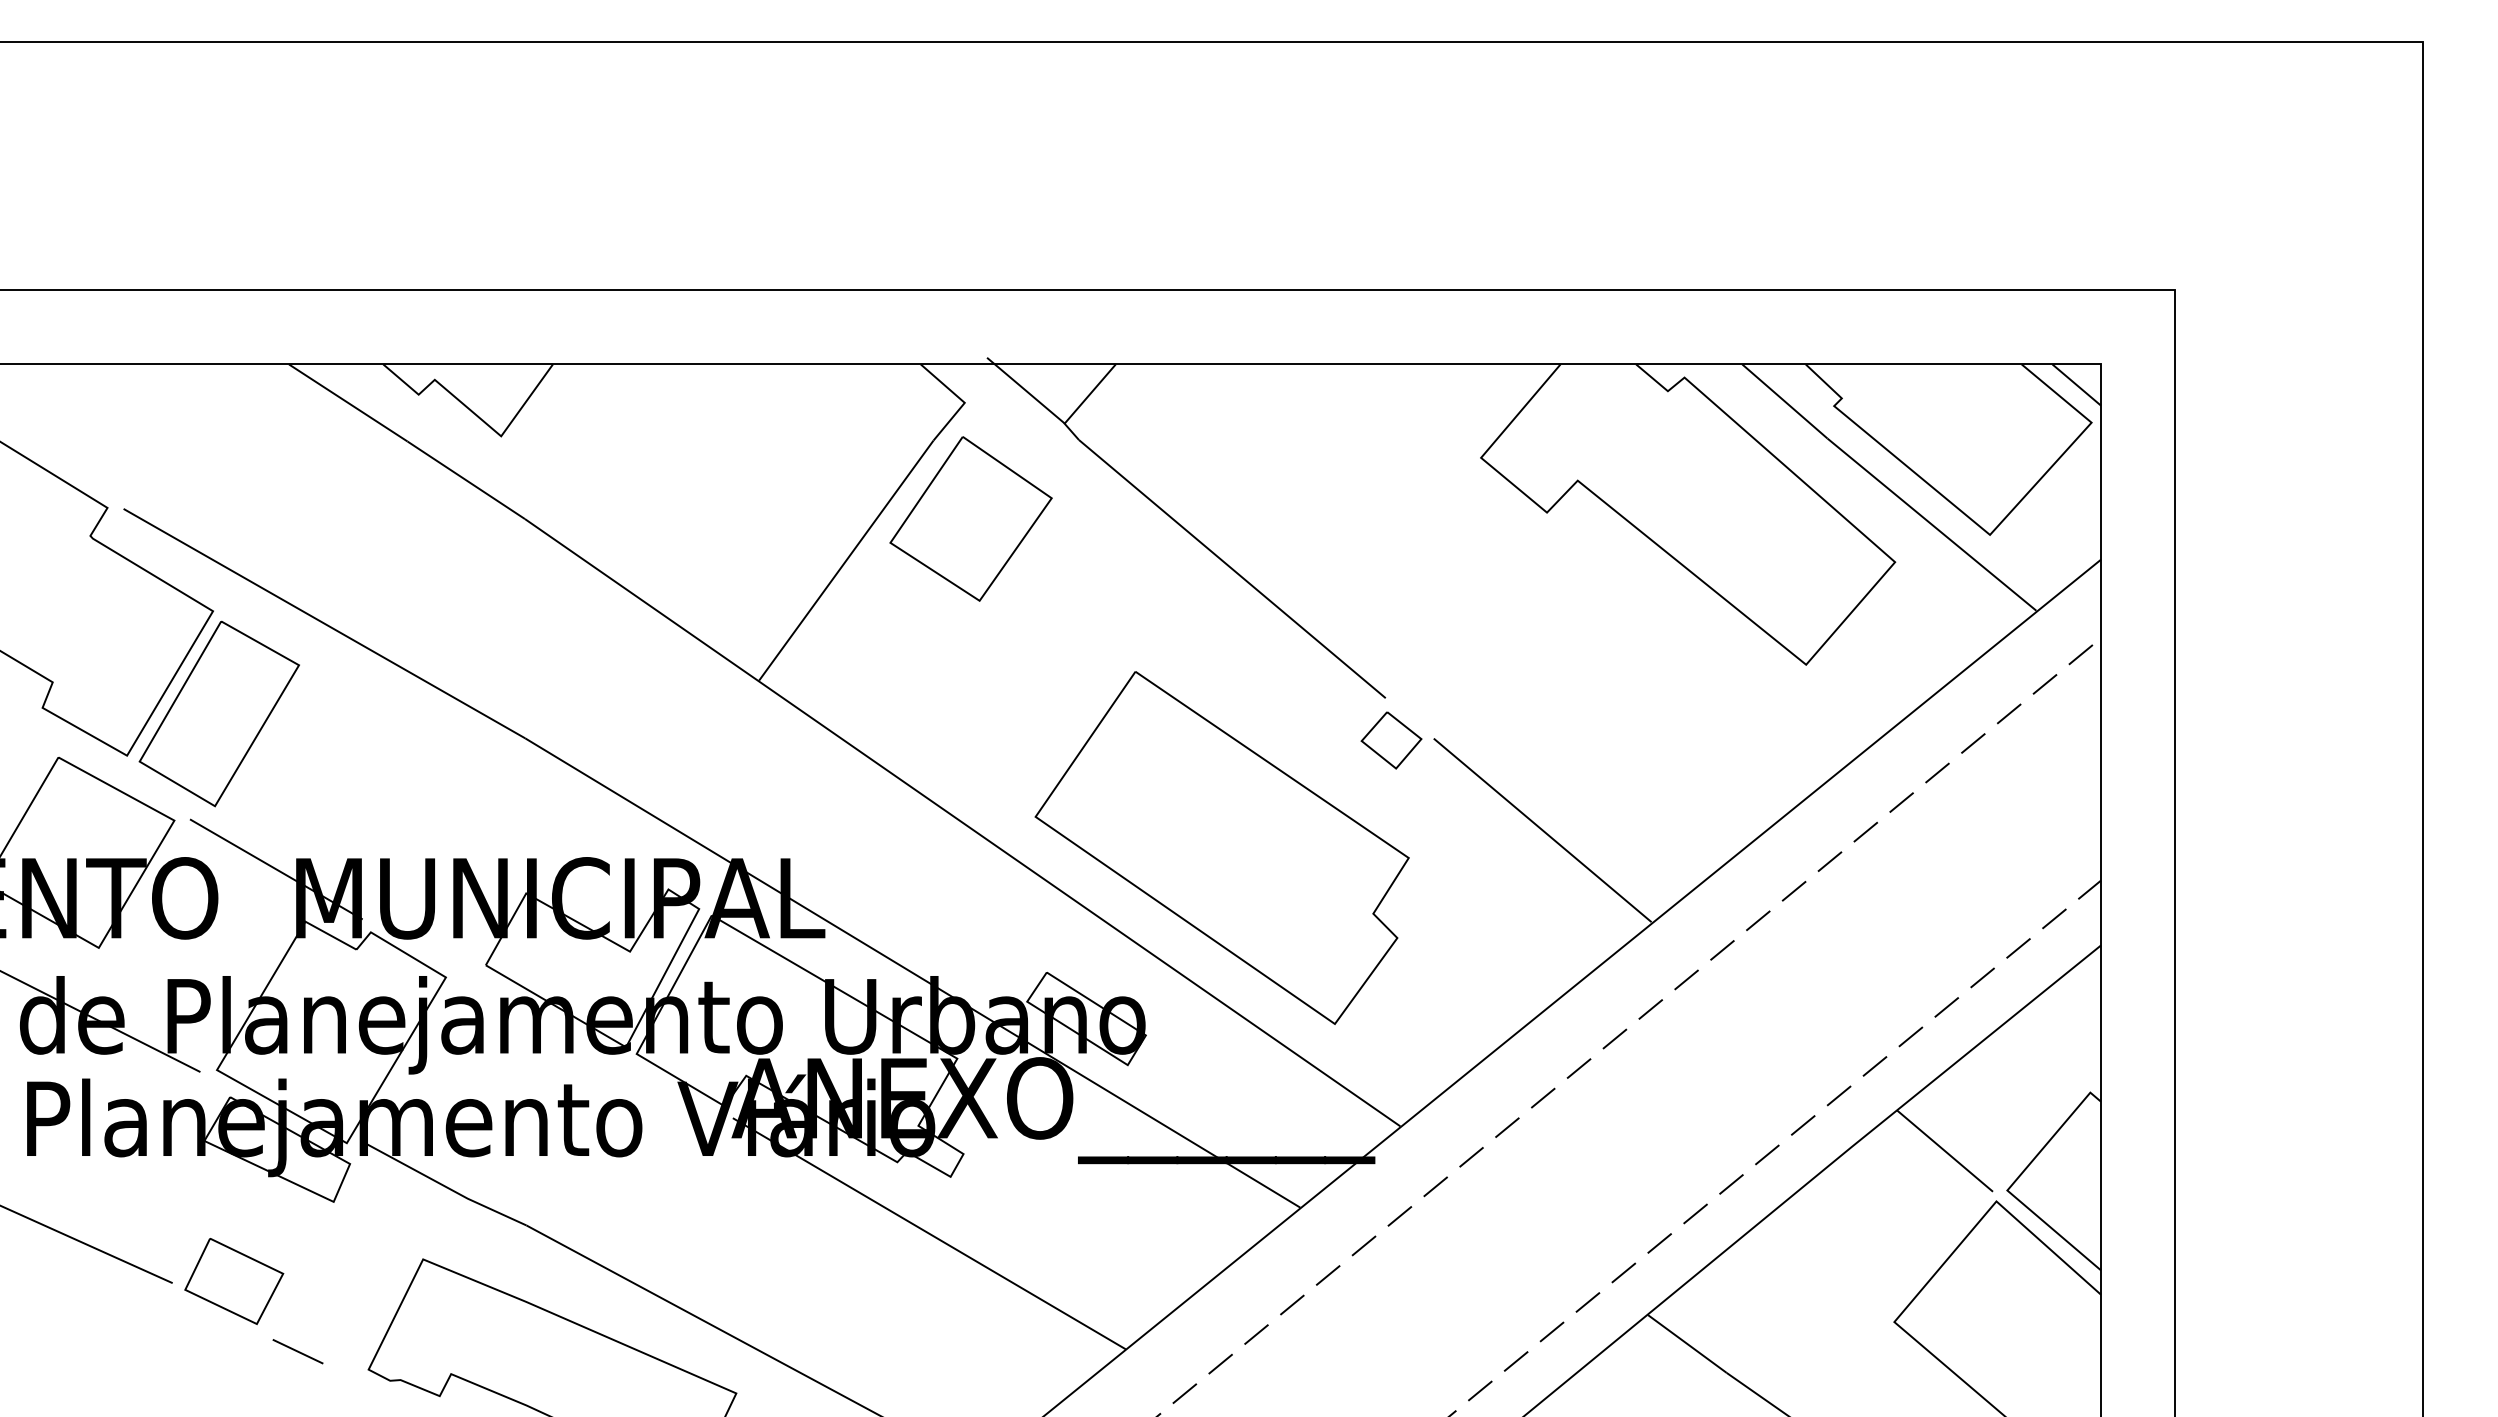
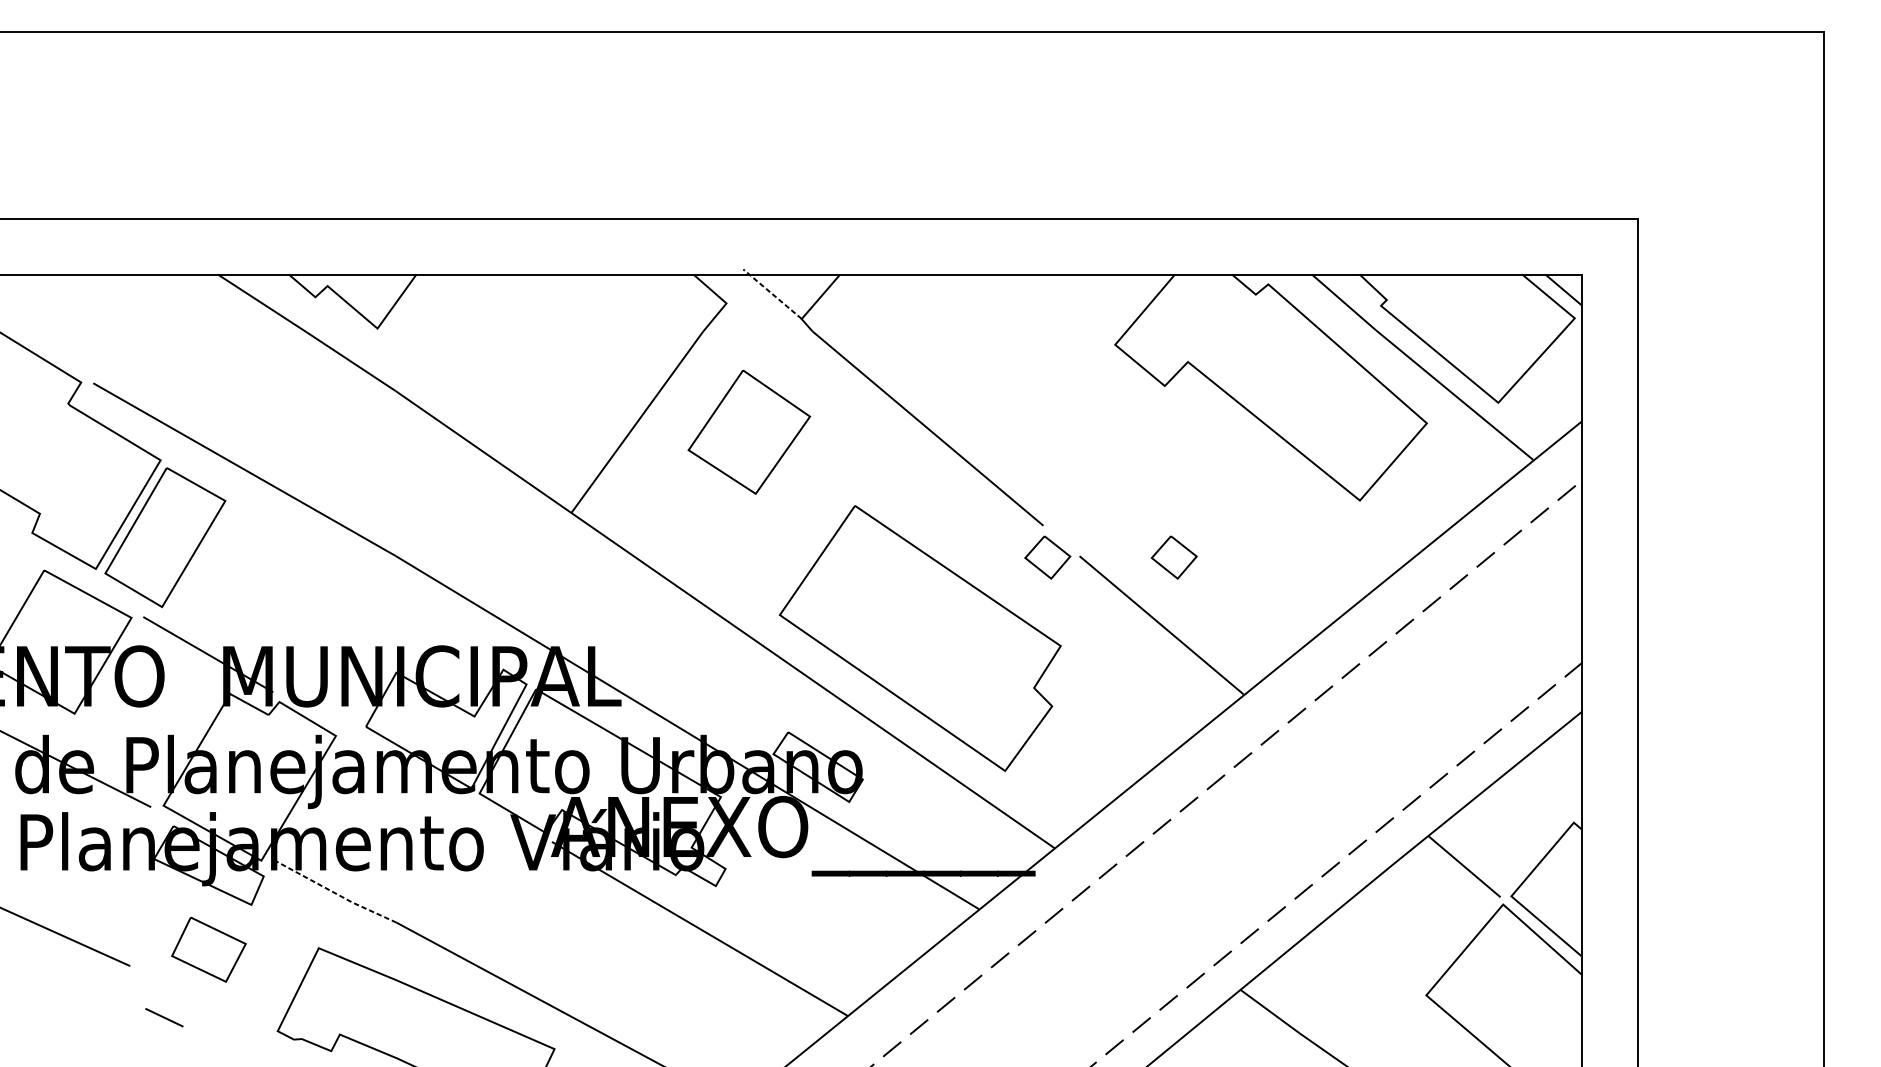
line: (1025, 390) -> (772, 294), solid -> dashed
part: (970, 518) -> (748, 431), moved
part: (1559, 740) -> (1174, 557), added
line: (444, 1185) -> (334, 892), solid -> dashed
part: (234, 1281) -> (209, 949), moved
line: (297, 1351) -> (163, 1017), moved

